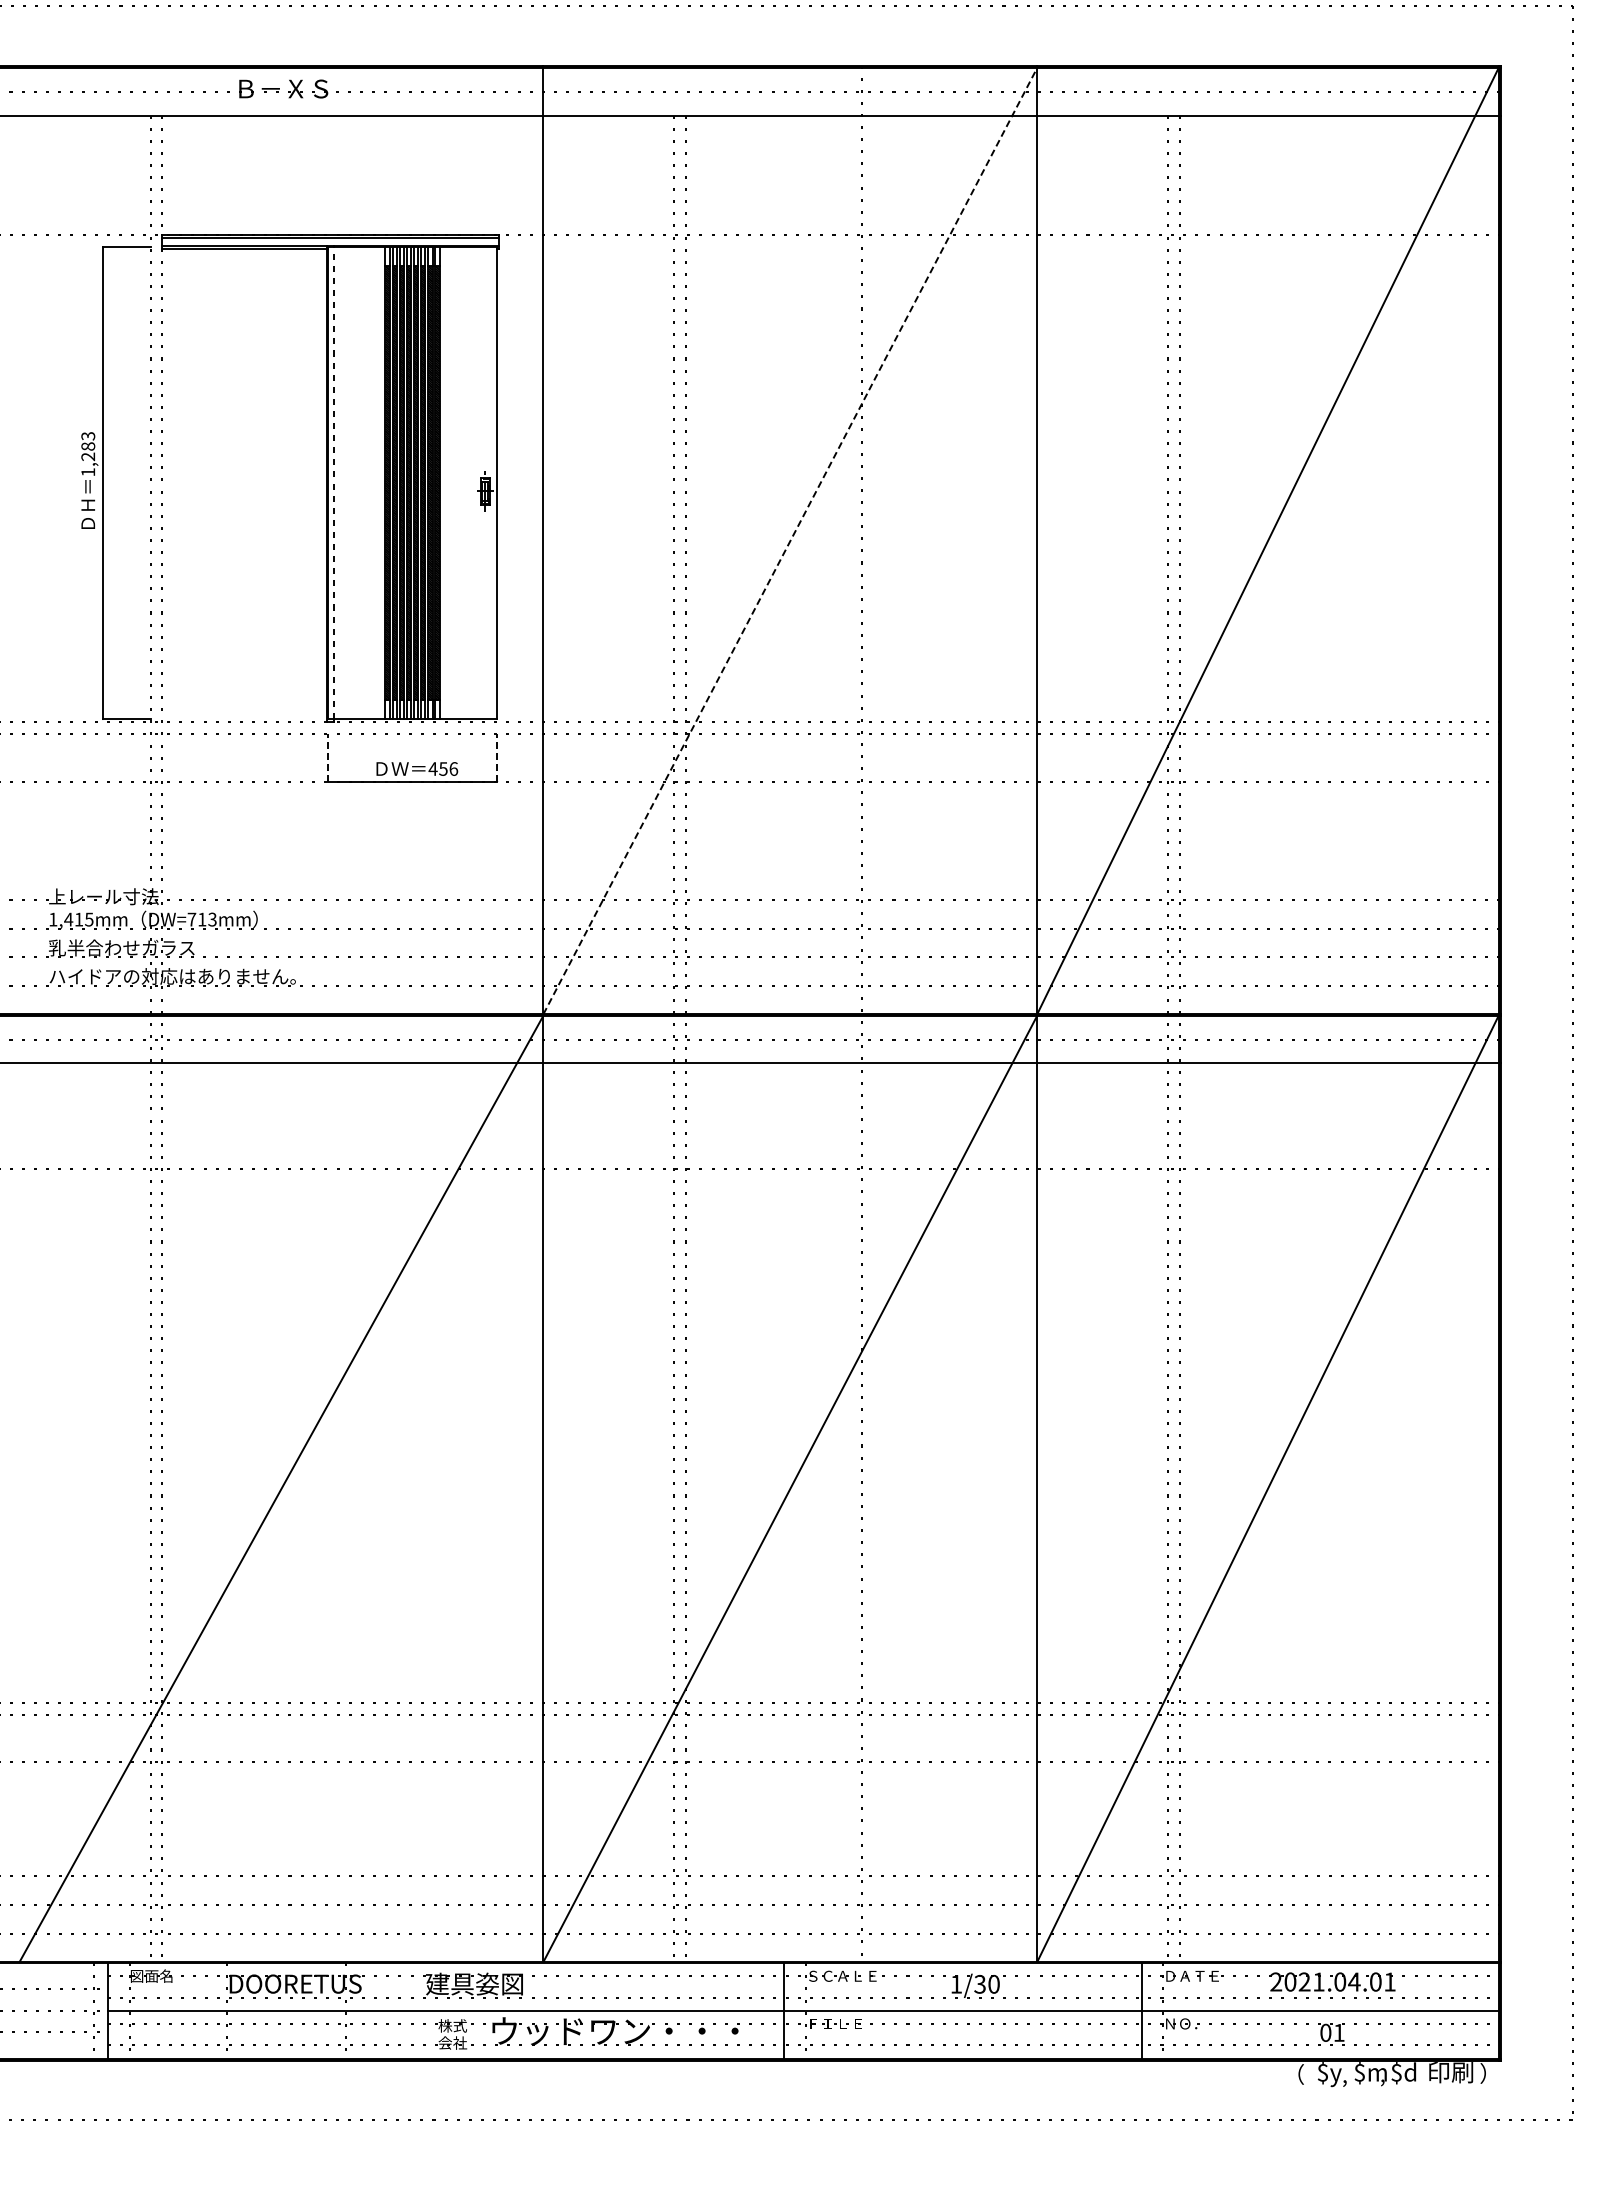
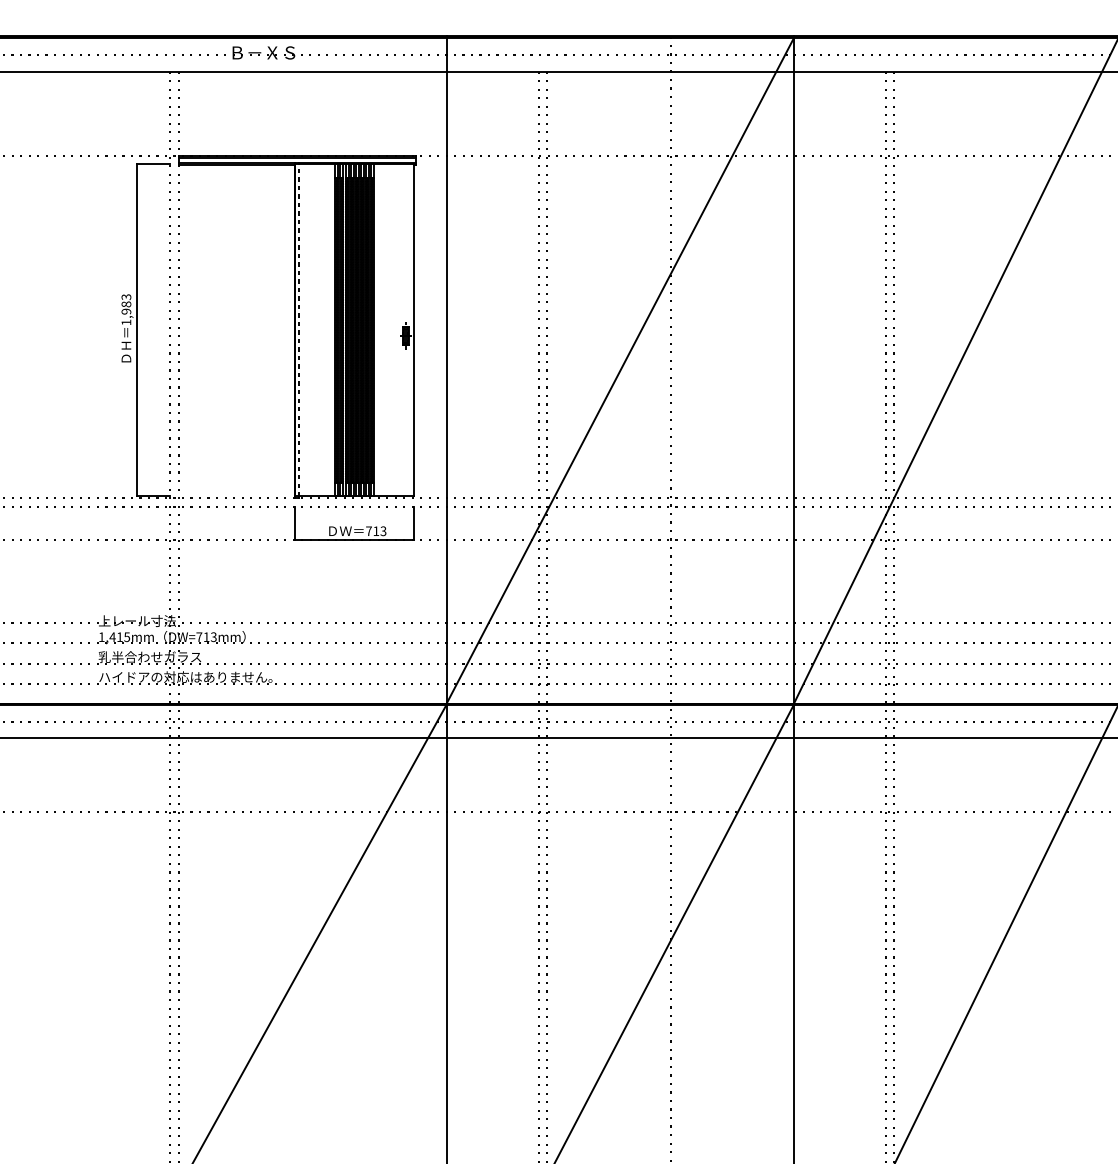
text: (88, 456) -> (126, 311), 1,283 -> 1,983
line: (790, 541) -> (620, 371), dashed -> solid
line: (327, 757) -> (294, 523), dashed -> solid
line: (497, 757) -> (414, 523), dashed -> solid
text: (443, 768) -> (376, 530), 456 -> 713

